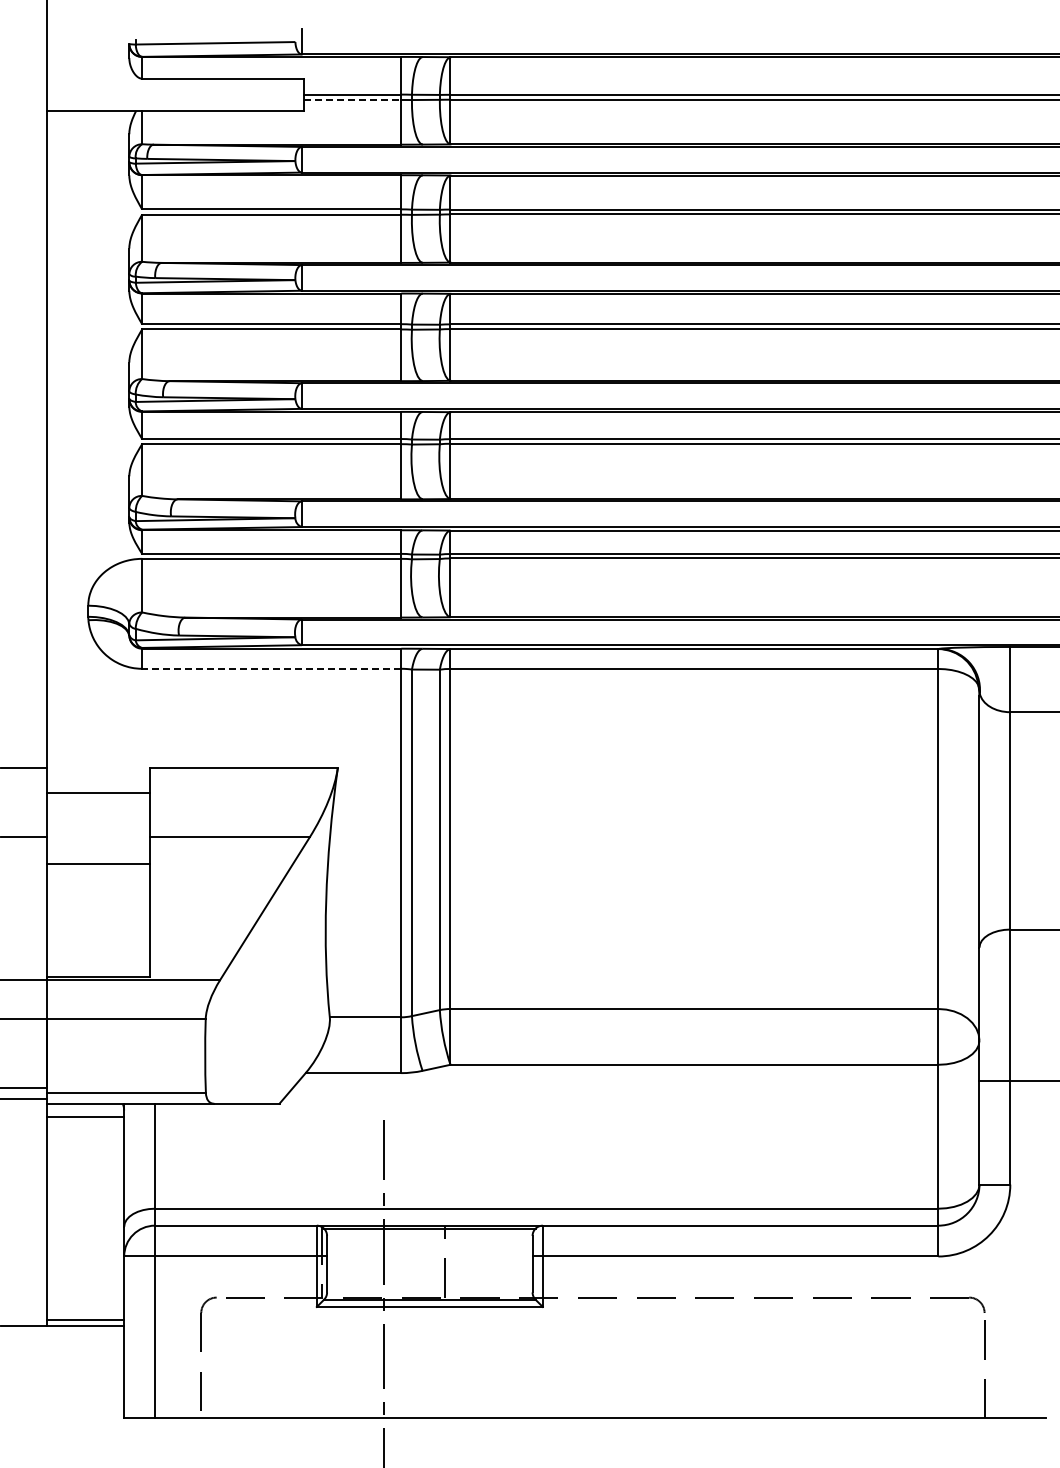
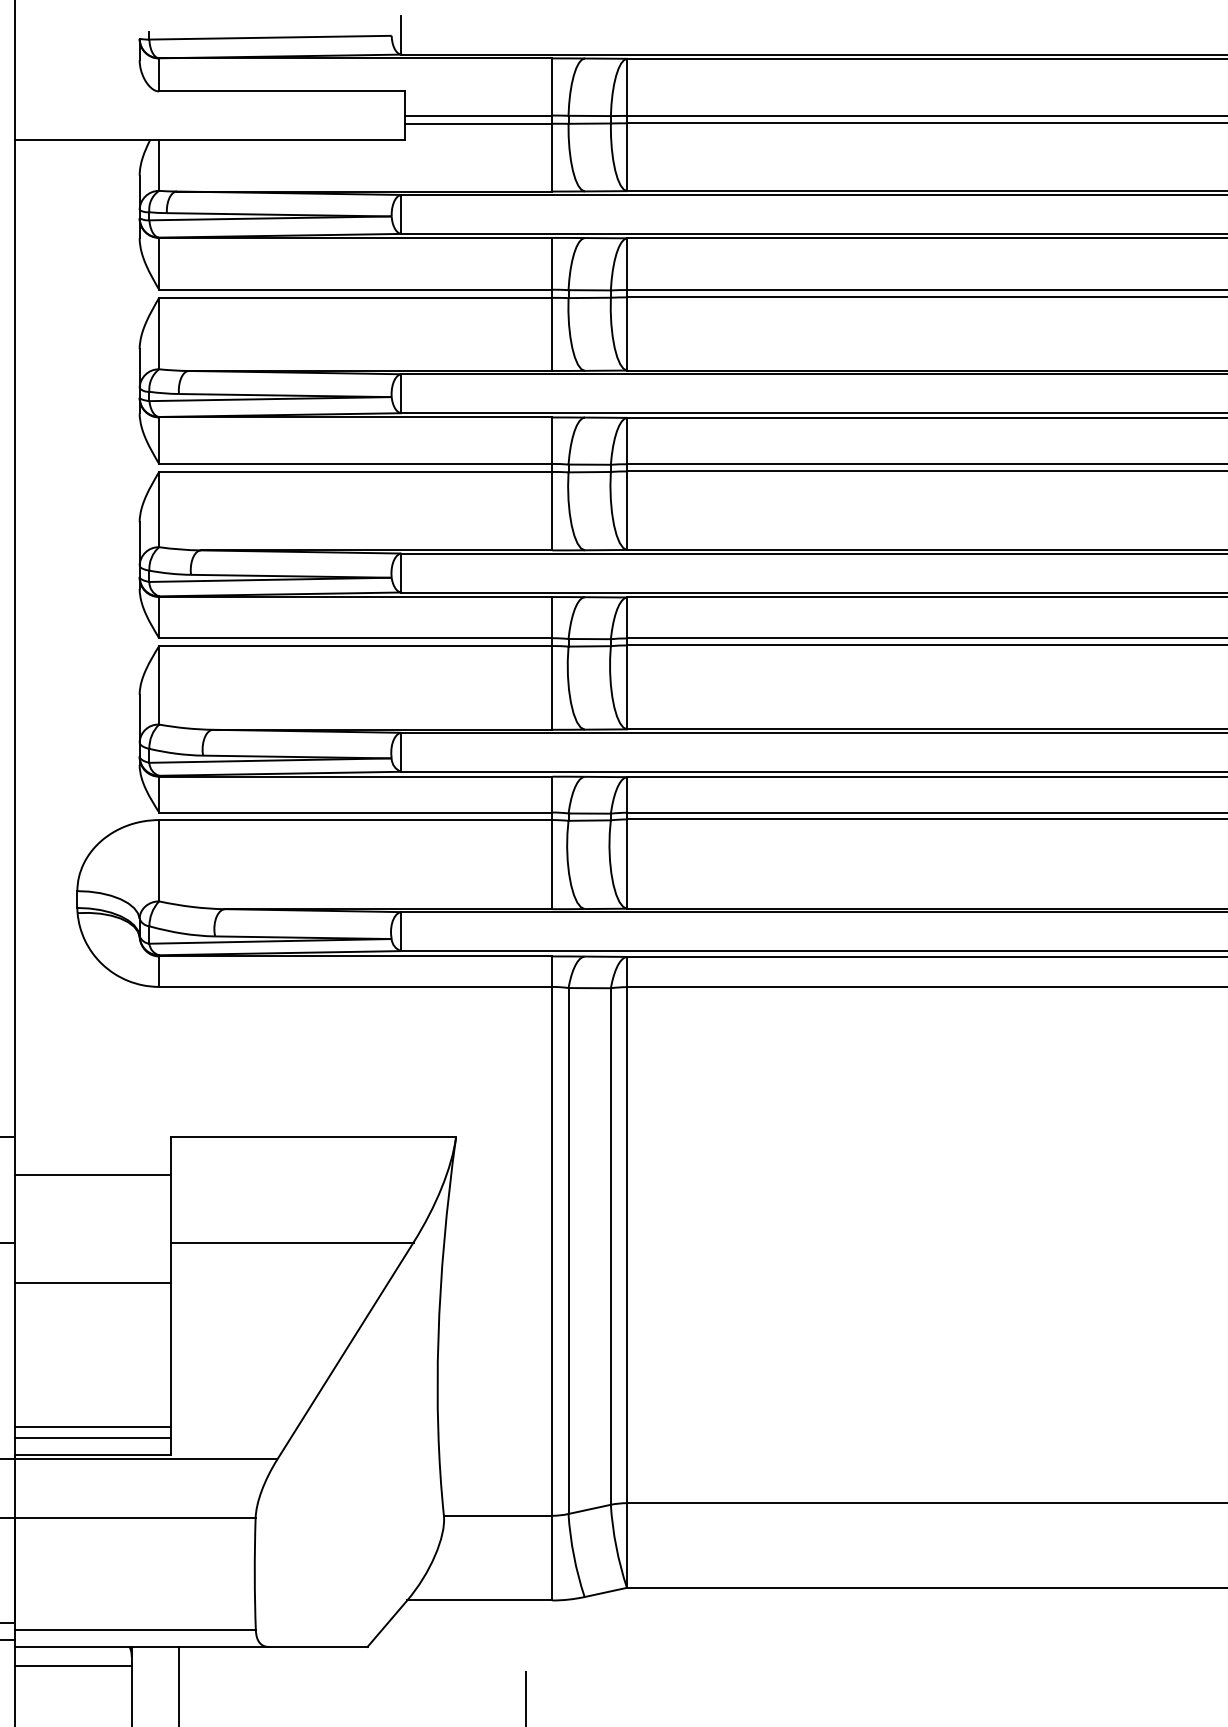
line: (352, 100) -> (478, 124), dashed -> solid
line: (271, 668) -> (355, 986), dashed -> solid
line: (98, 959) -> (92, 1428), added
line: (98, 965) -> (92, 1437), added

